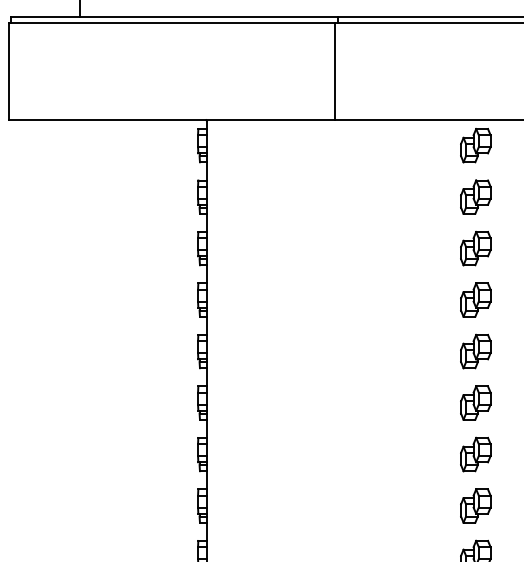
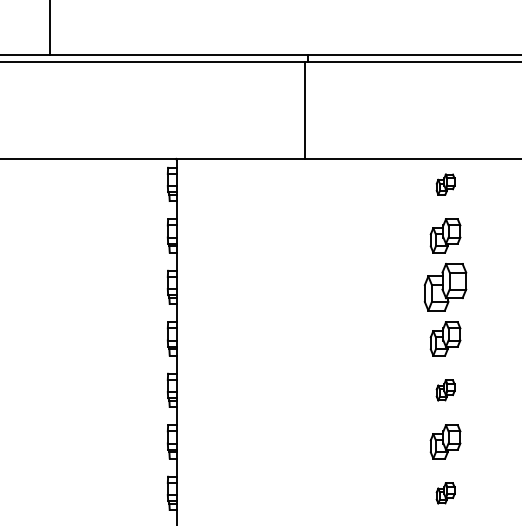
part: (475, 145) -> (445, 184), size x0.6
part: (475, 248) -> (445, 287), size x1.4
part: (475, 351) -> (445, 390), size x0.6
part: (475, 454) -> (445, 493), size x0.6

